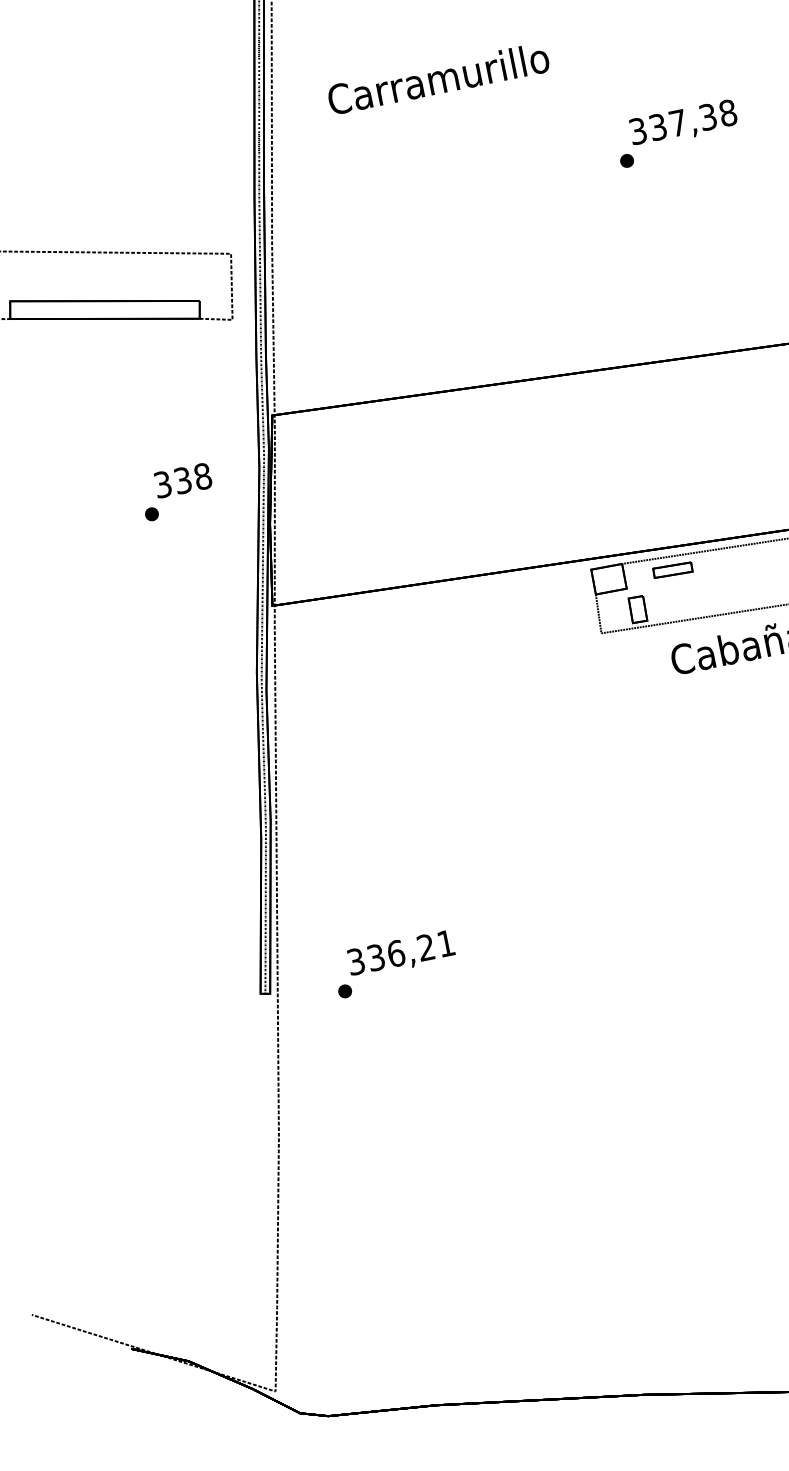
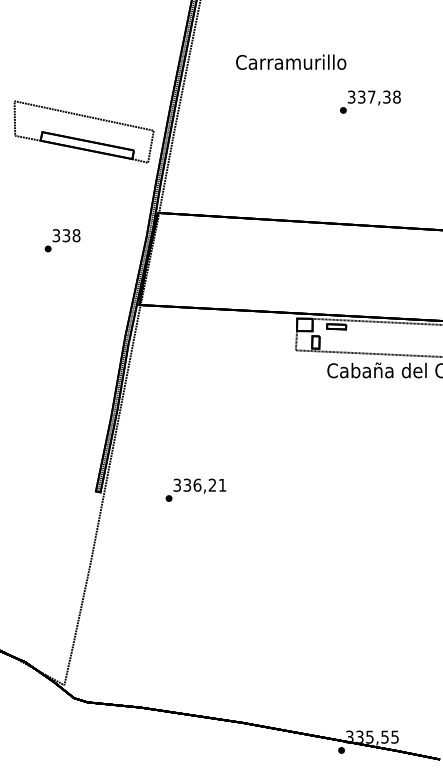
text: (438, 77) -> (291, 61), moved
text: (677, 132) -> (370, 101), moved
text: (177, 491) -> (62, 240), moved
text: (394, 962) -> (195, 489), moved

